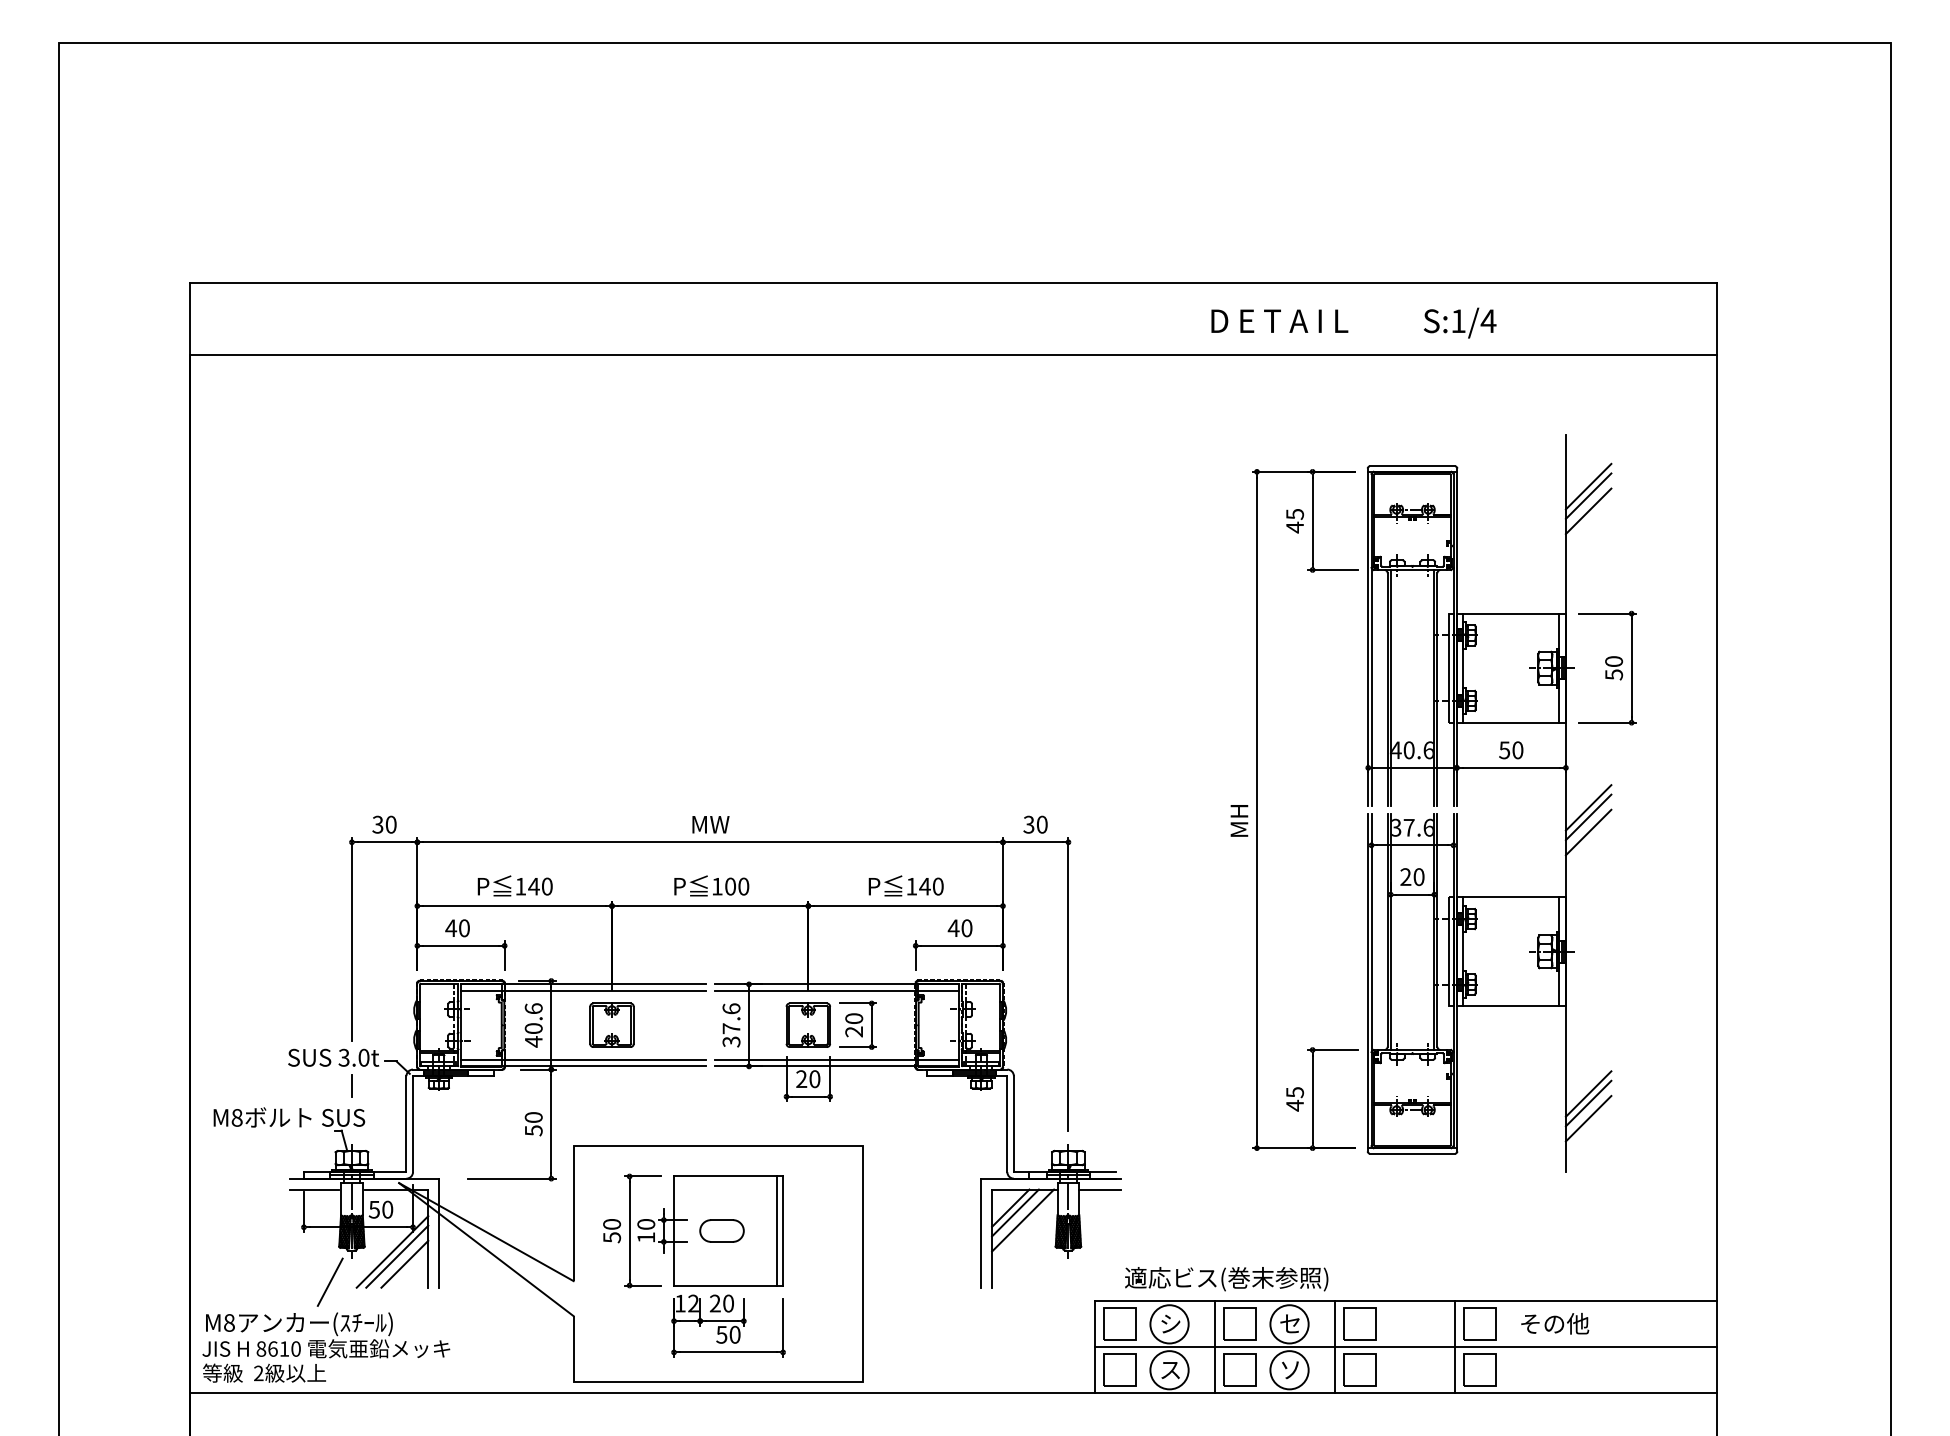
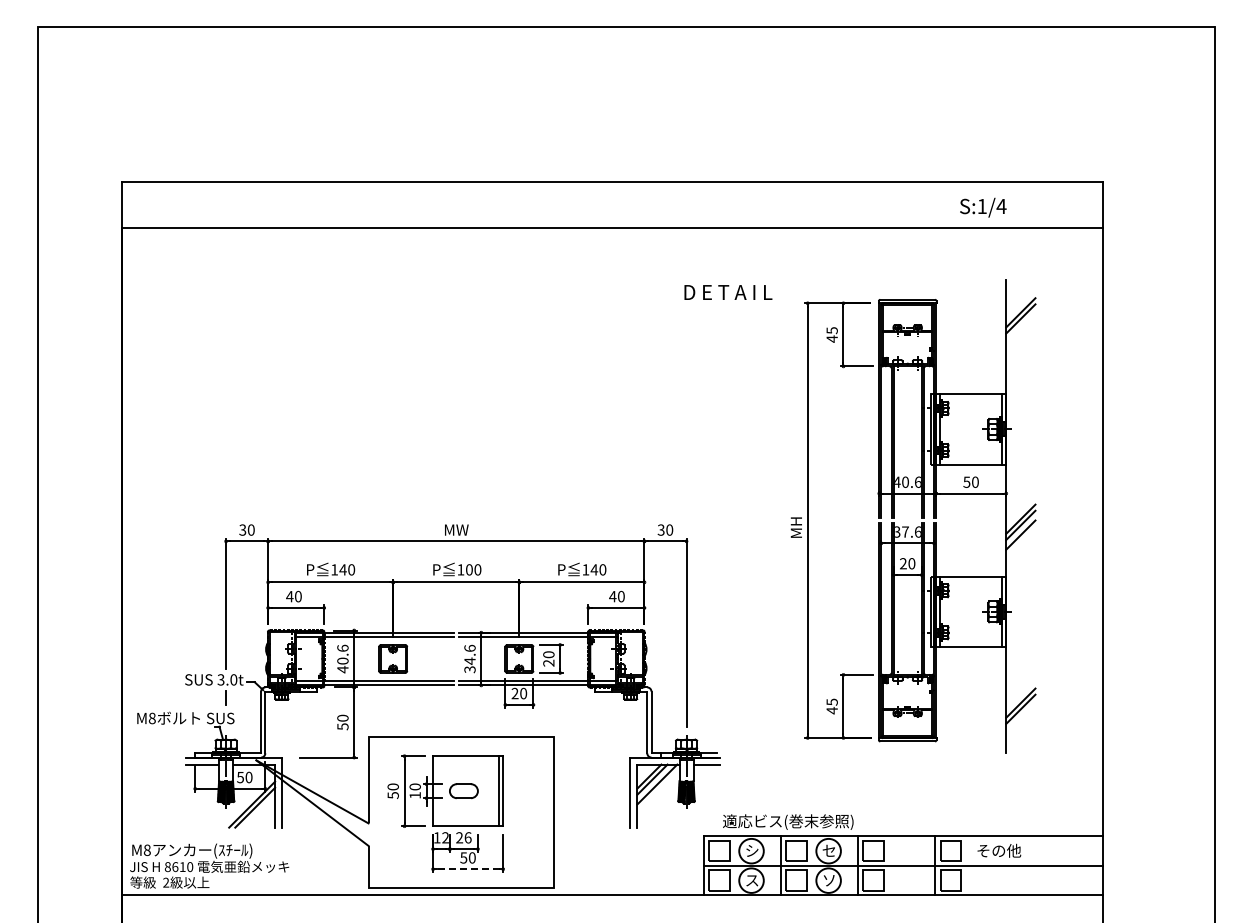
text: (1279, 321) -> (728, 292), moved
text: (1460, 322) -> (983, 207), moved
line: (1588, 511) -> (1020, 328), removed
part: (1606, 668) -> (1032, 429), removed
text: (730, 1027) -> (469, 660), 37.6 -> 34.6
line: (1588, 1117) -> (1020, 718), removed
line: (405, 1264) -> (260, 812), removed
line: (330, 1281) -> (212, 823), removed
text: (727, 1303) -> (467, 837), 20 -> 26
line: (727, 1352) -> (467, 869), solid -> dashed

